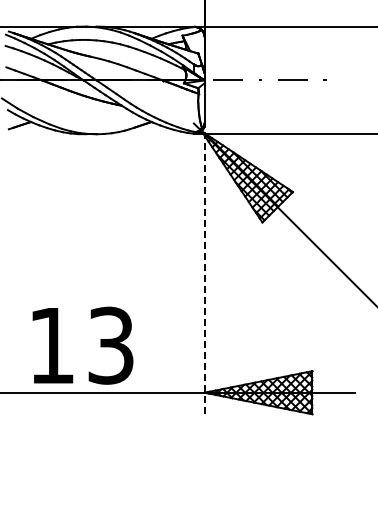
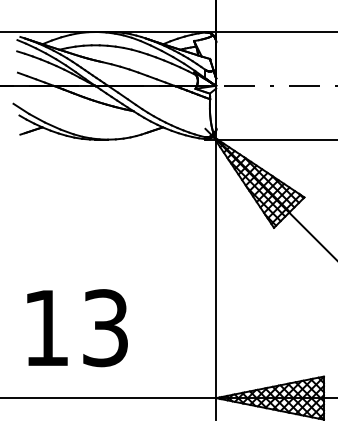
line: (204, 268) -> (216, 273), dashed -> solid
text: (82, 345) -> (77, 327), moved

